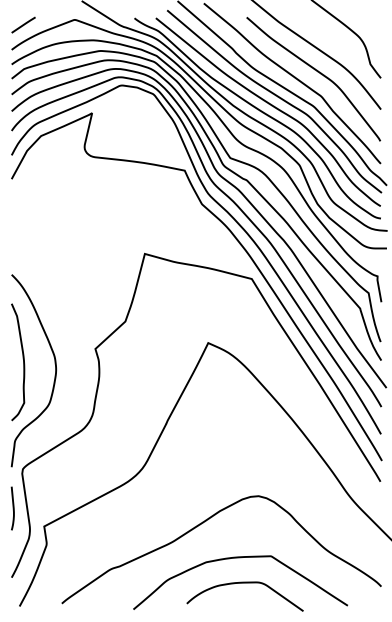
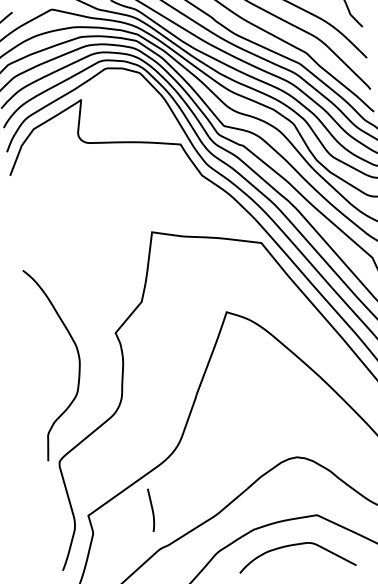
curve: (23, 362) -> (46, 355), removed
curve: (12, 508) -> (151, 510), moved

